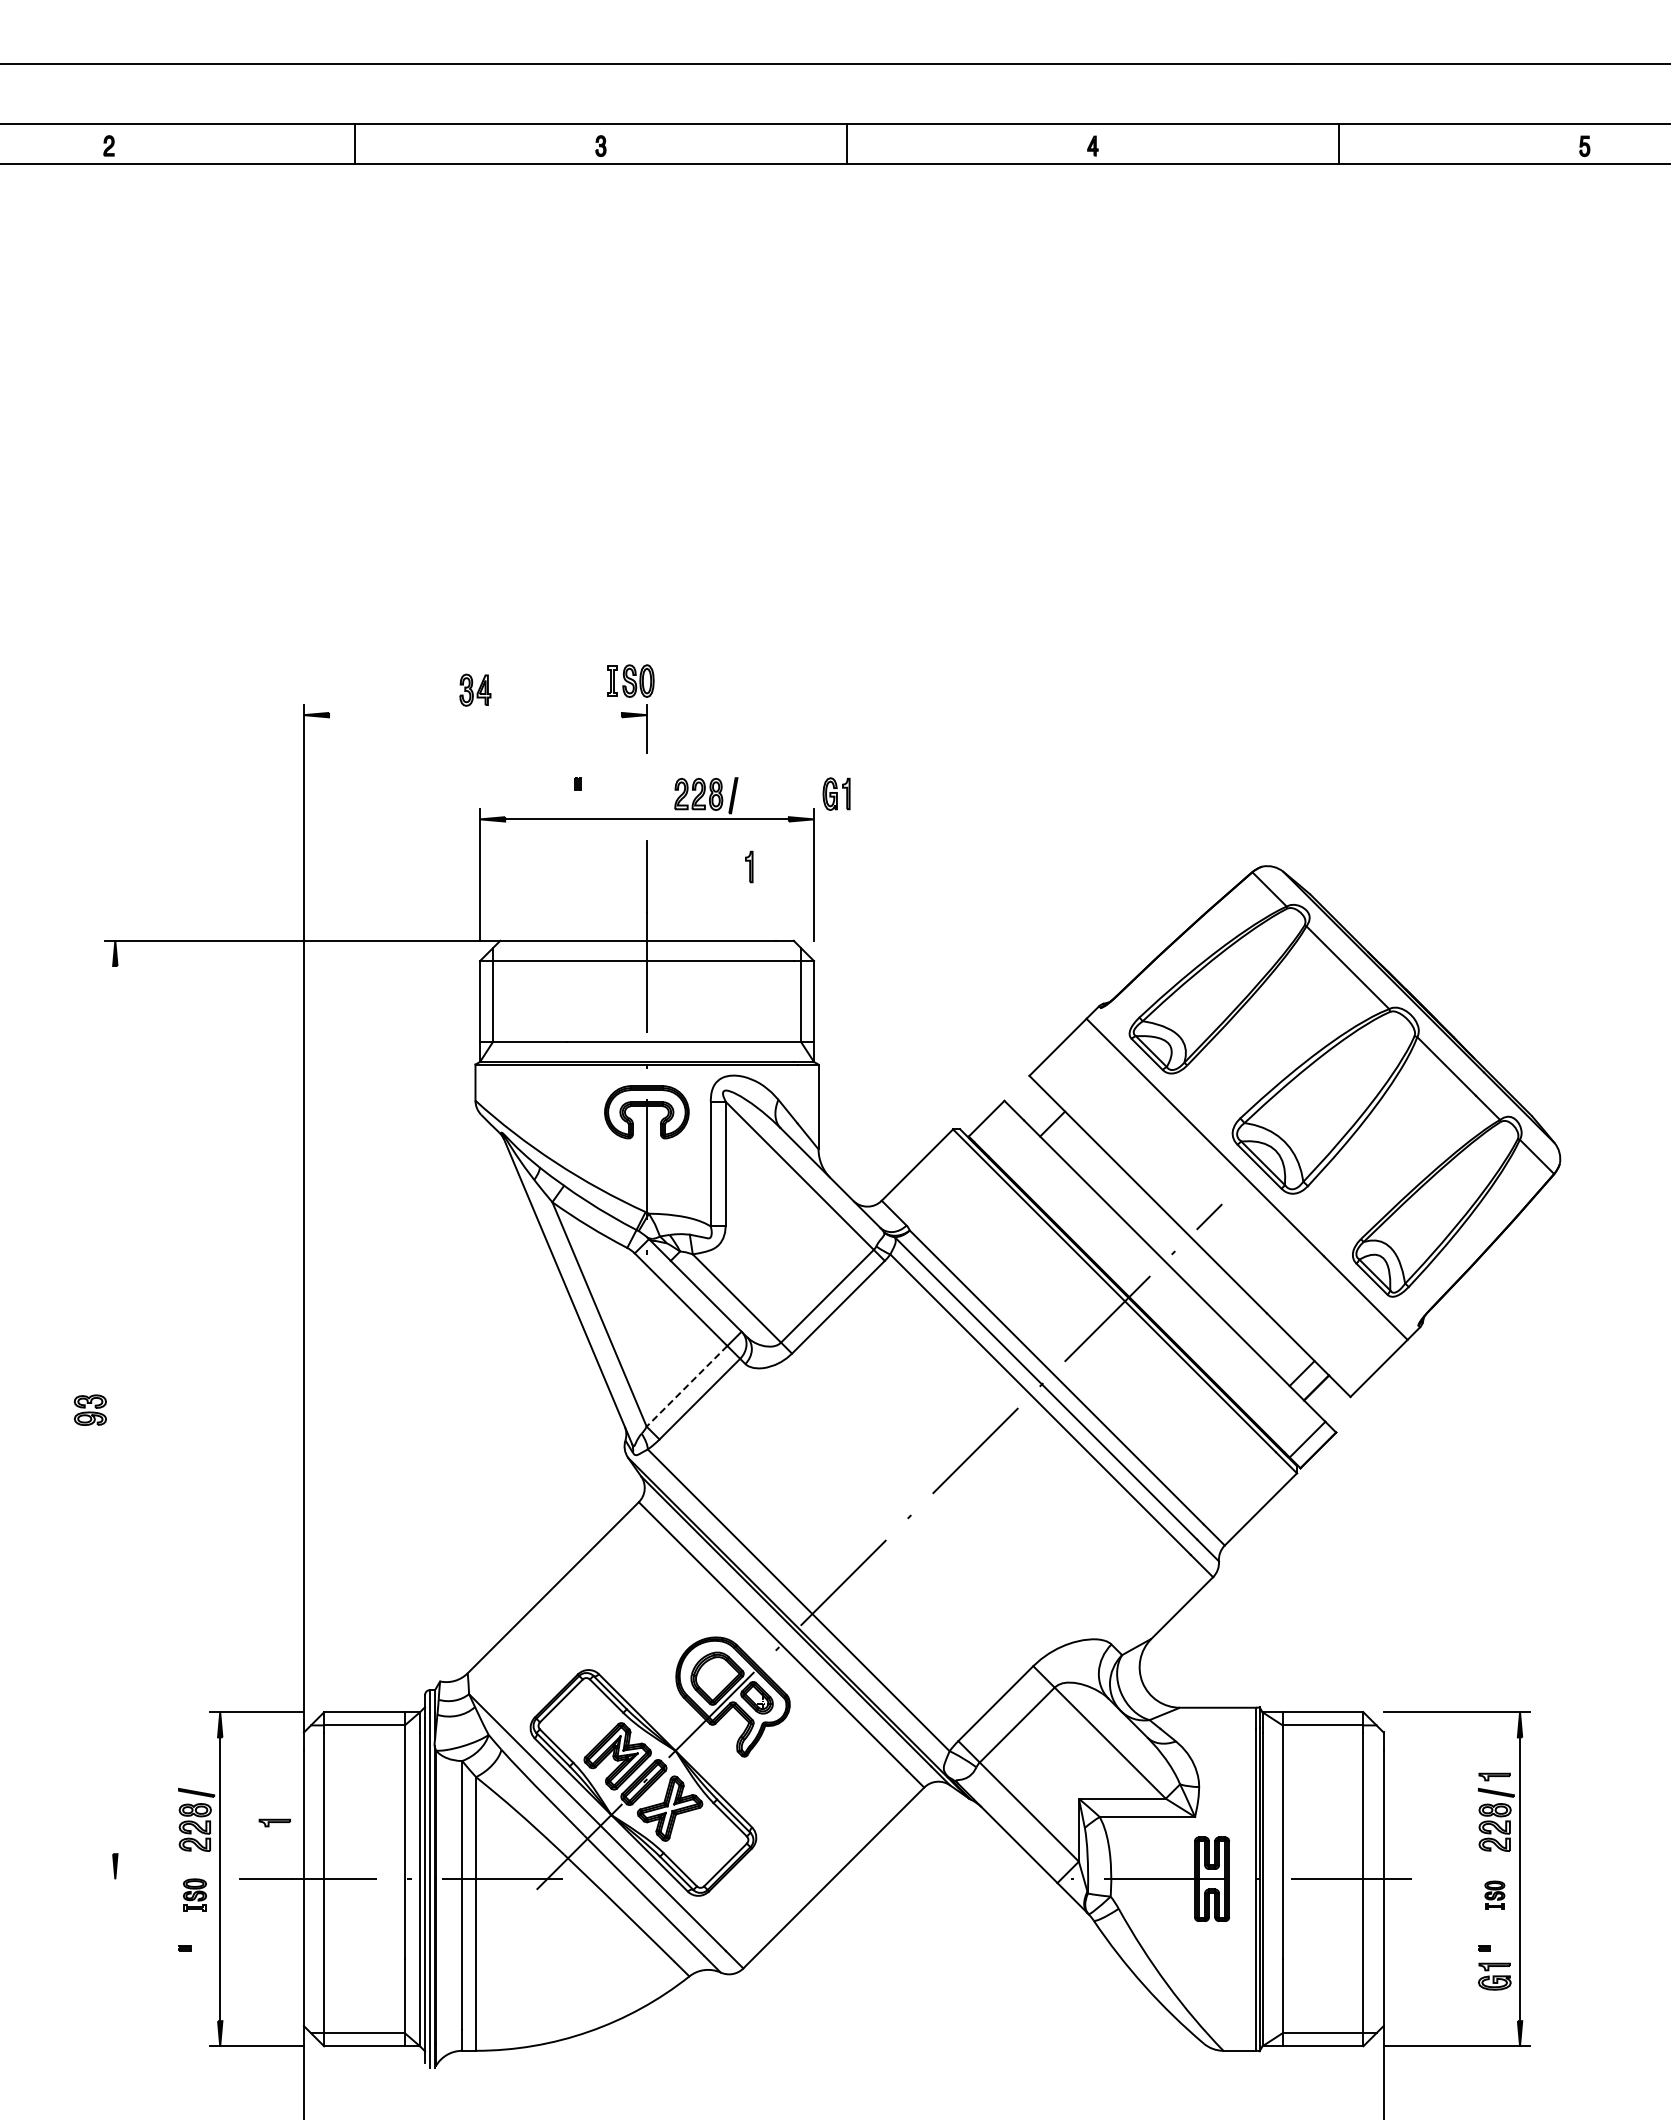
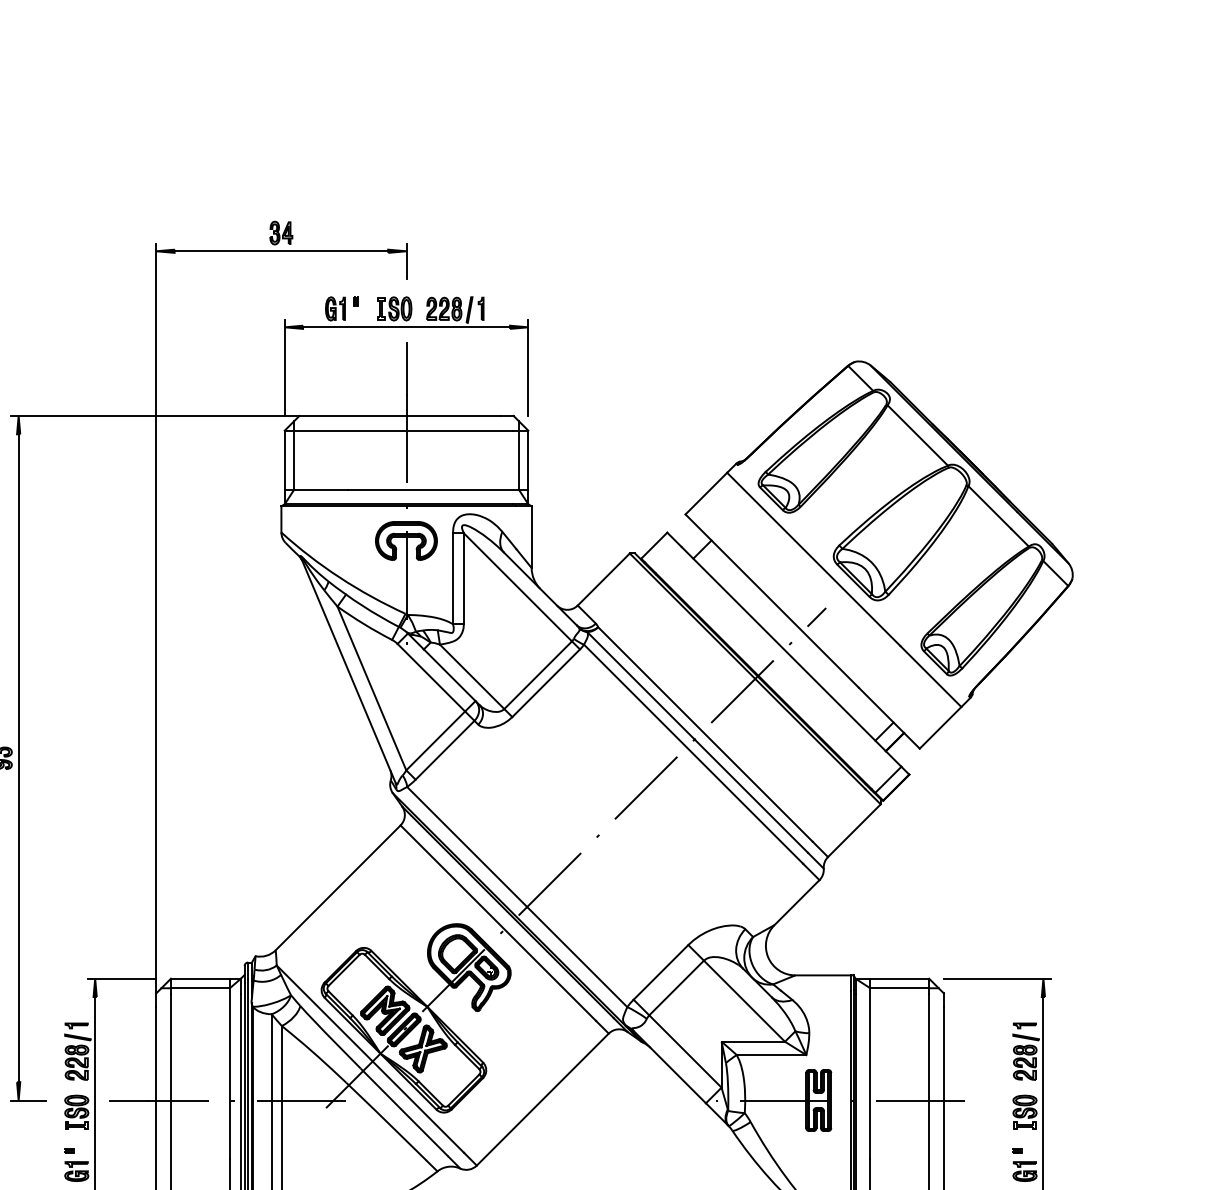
part: (630, 680) -> (394, 308), moved
line: (475, 715) -> (281, 251), added
part: (836, 793) -> (335, 308), moved
part: (749, 866) -> (481, 308), moved
line: (686, 1386) -> (435, 741), dashed -> solid
line: (115, 1410) -> (18, 758), added
part: (274, 1822) -> (76, 1025), moved
line: (129, 1879) -> (29, 1100), added
part: (194, 1894) -> (76, 1111), size x1.43
part: (1494, 1894) -> (1024, 1111), size x1.67
part: (194, 1976) -> (76, 1171), added

